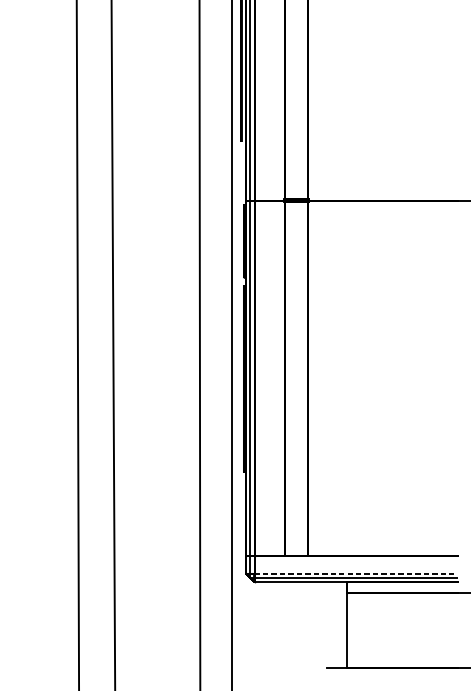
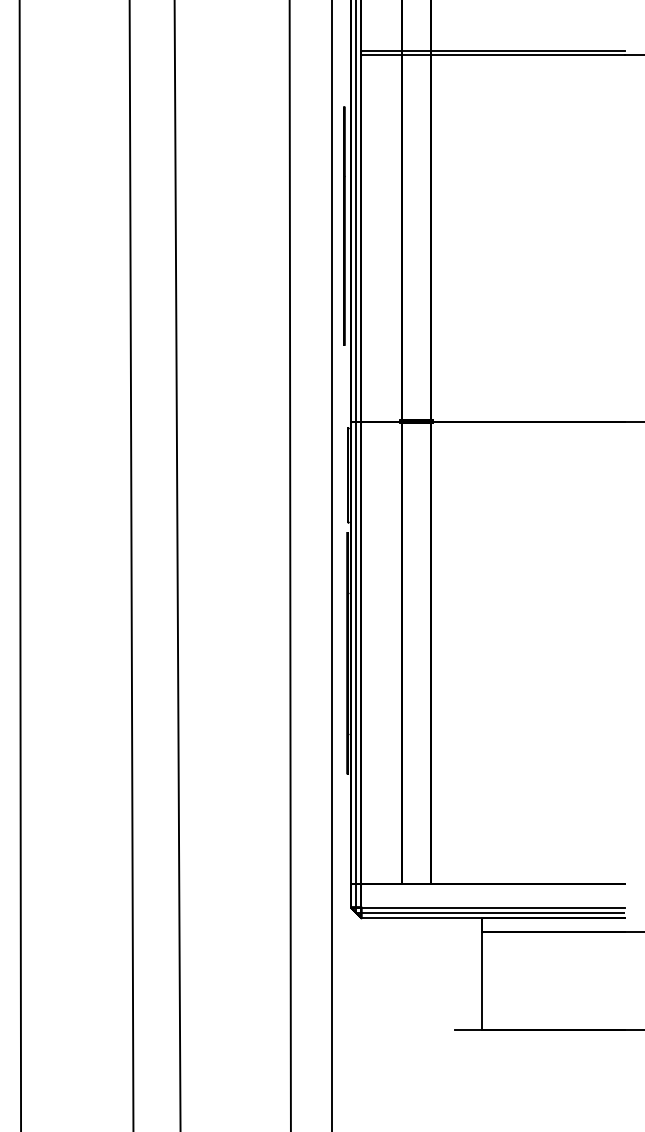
line: (356, 573) -> (493, 907), dashed -> solid

